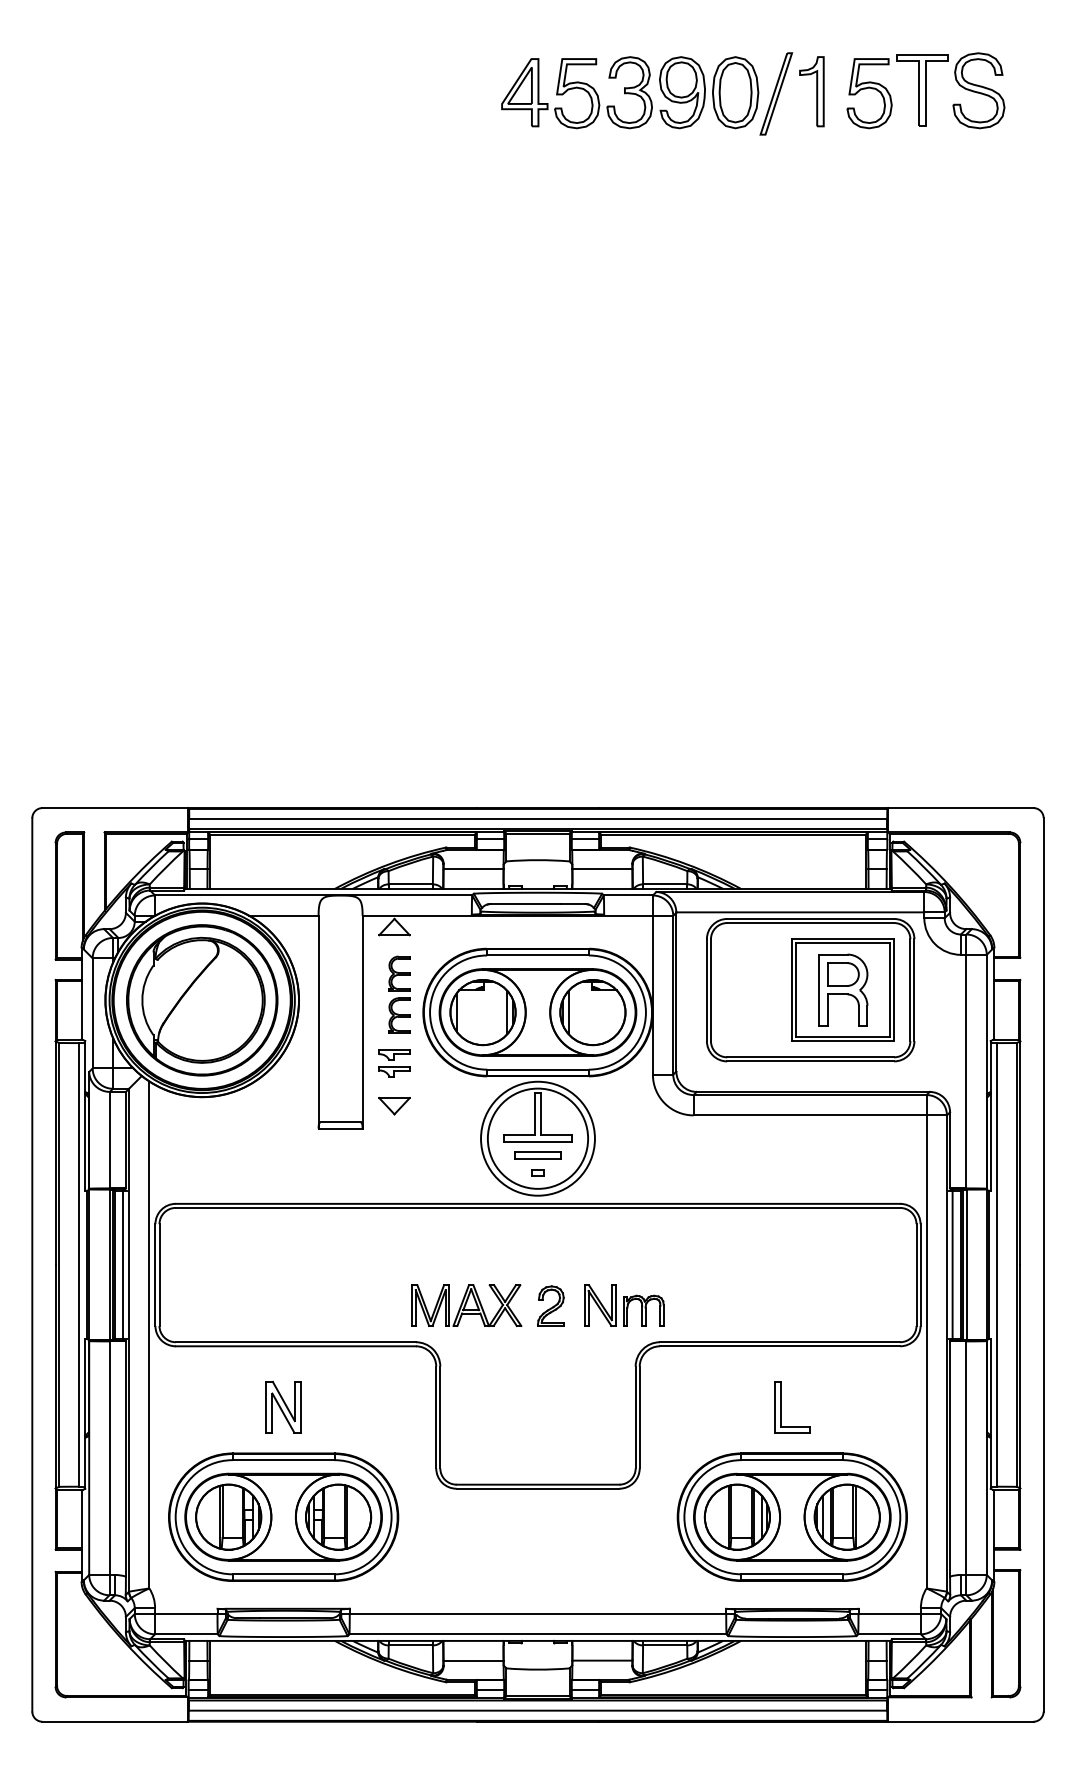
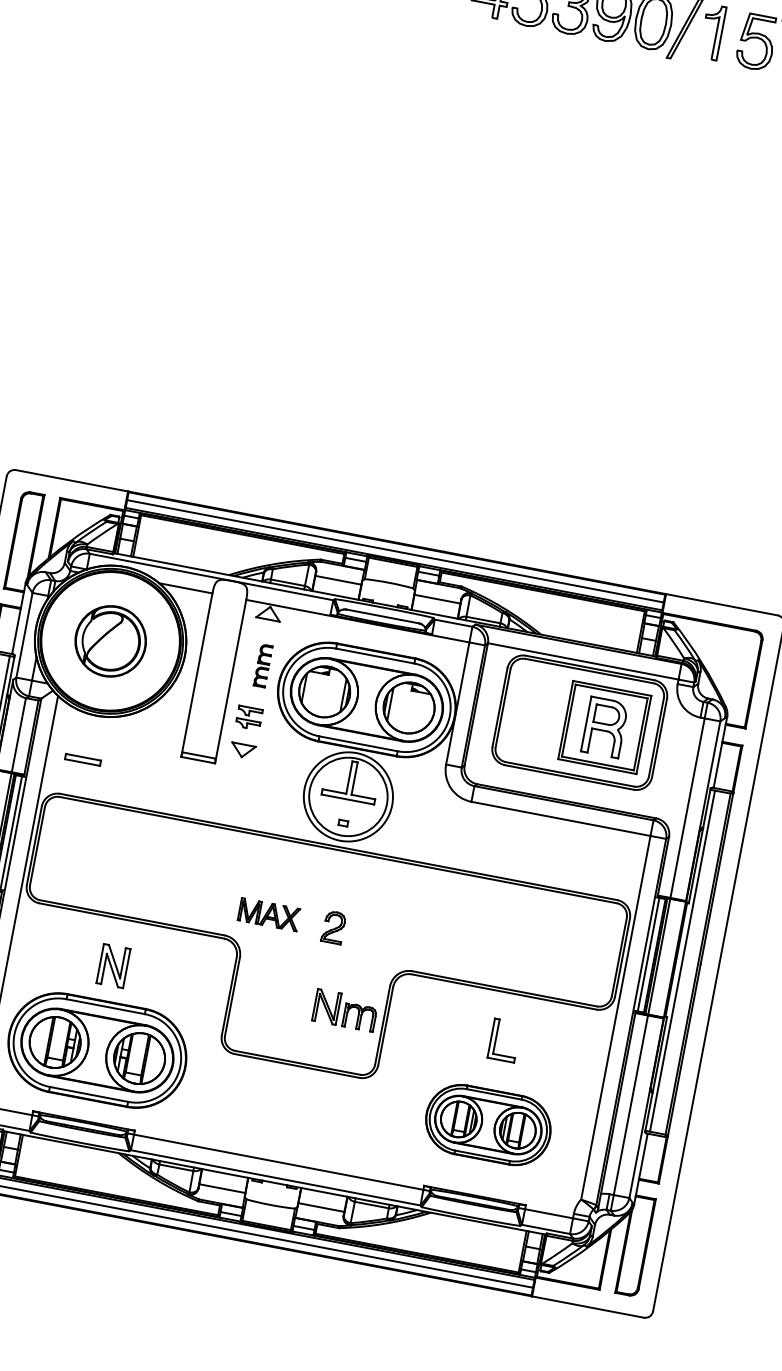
part: (399, 994) -> (263, 665), size x0.7
part: (202, 1000) -> (110, 641), size x0.6
part: (537, 1155) -> (82, 759), moved
part: (466, 1305) -> (269, 914), size x0.7
part: (624, 1305) -> (345, 1010), moved
part: (791, 1516) -> (487, 1124), size x0.7

